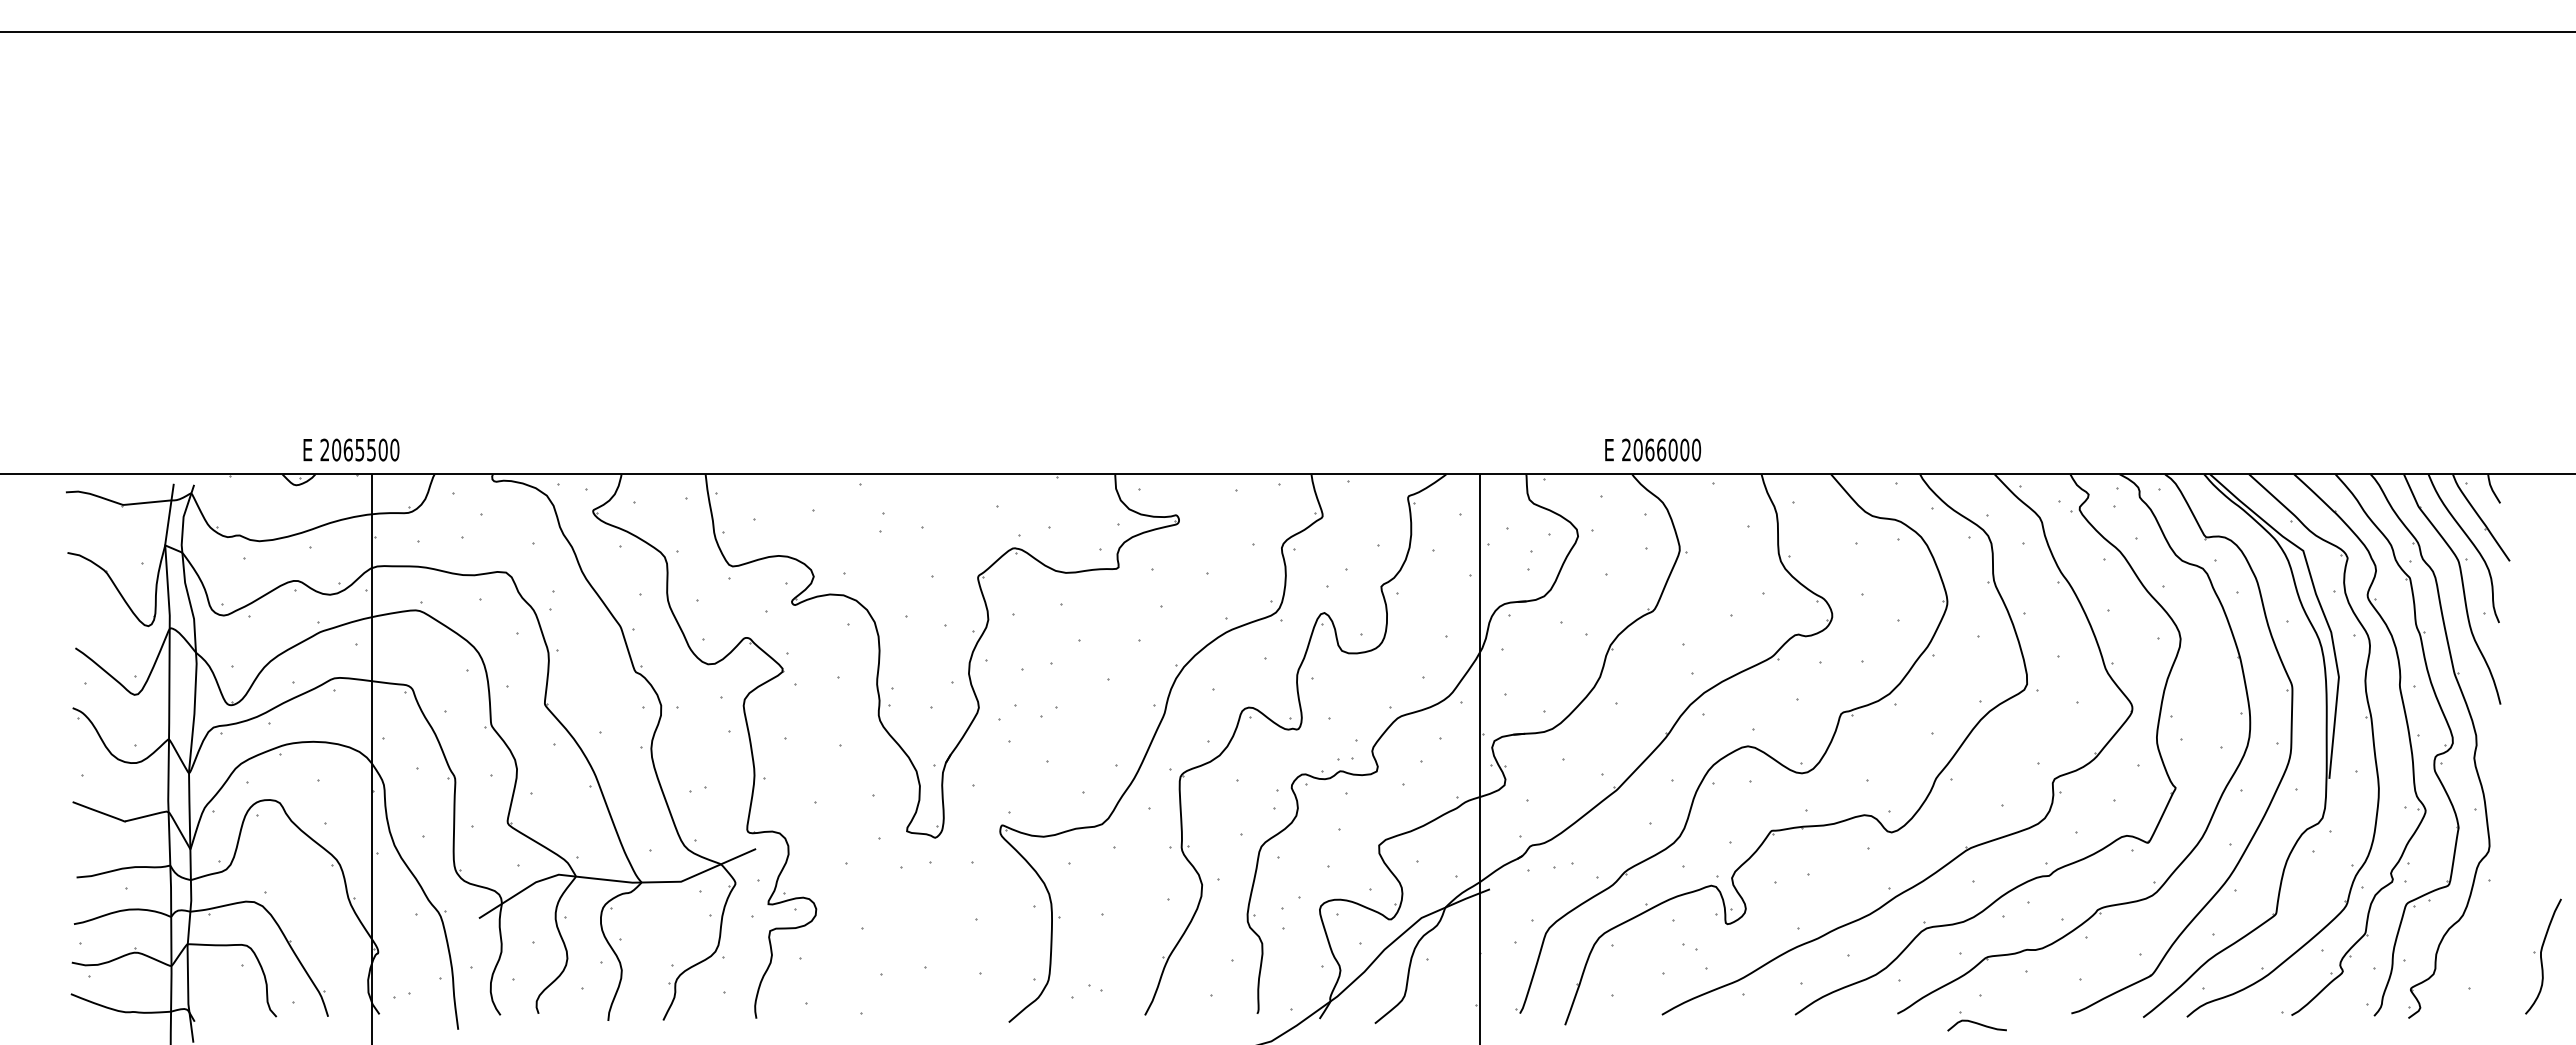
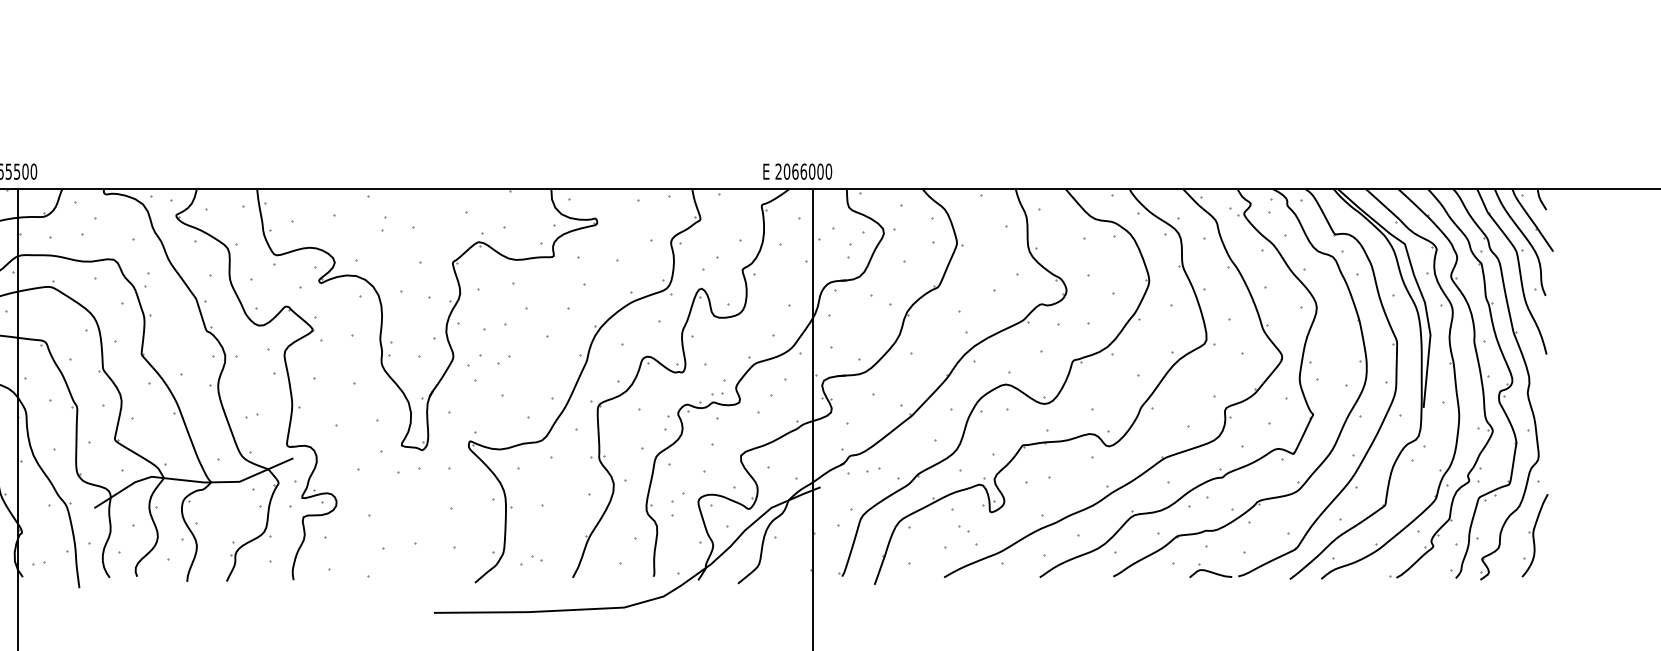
text: (1652, 449) -> (797, 171), moved
part: (2543, 956) -> (1535, 535), moved
part: (1976, 1021) -> (1210, 570), moved

